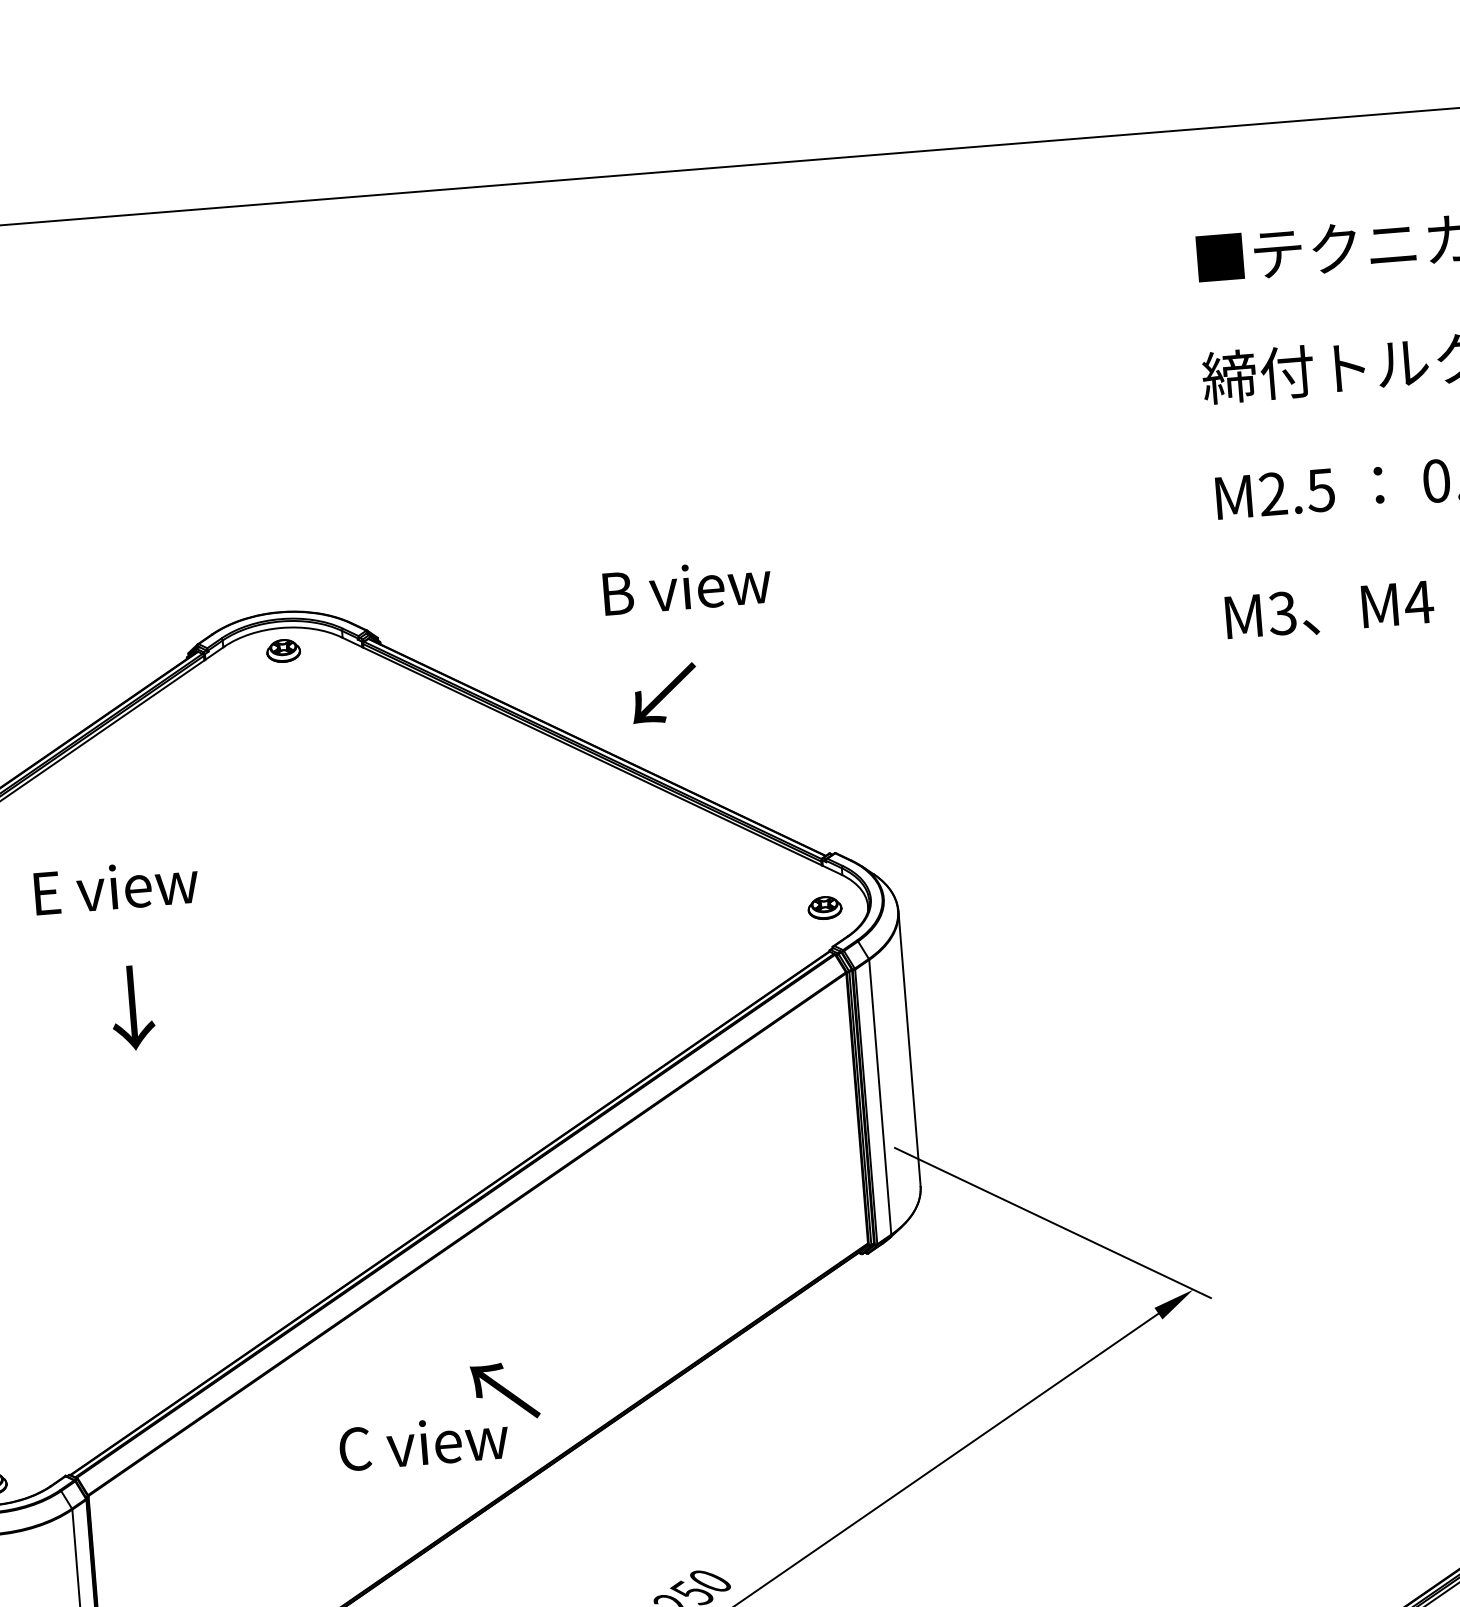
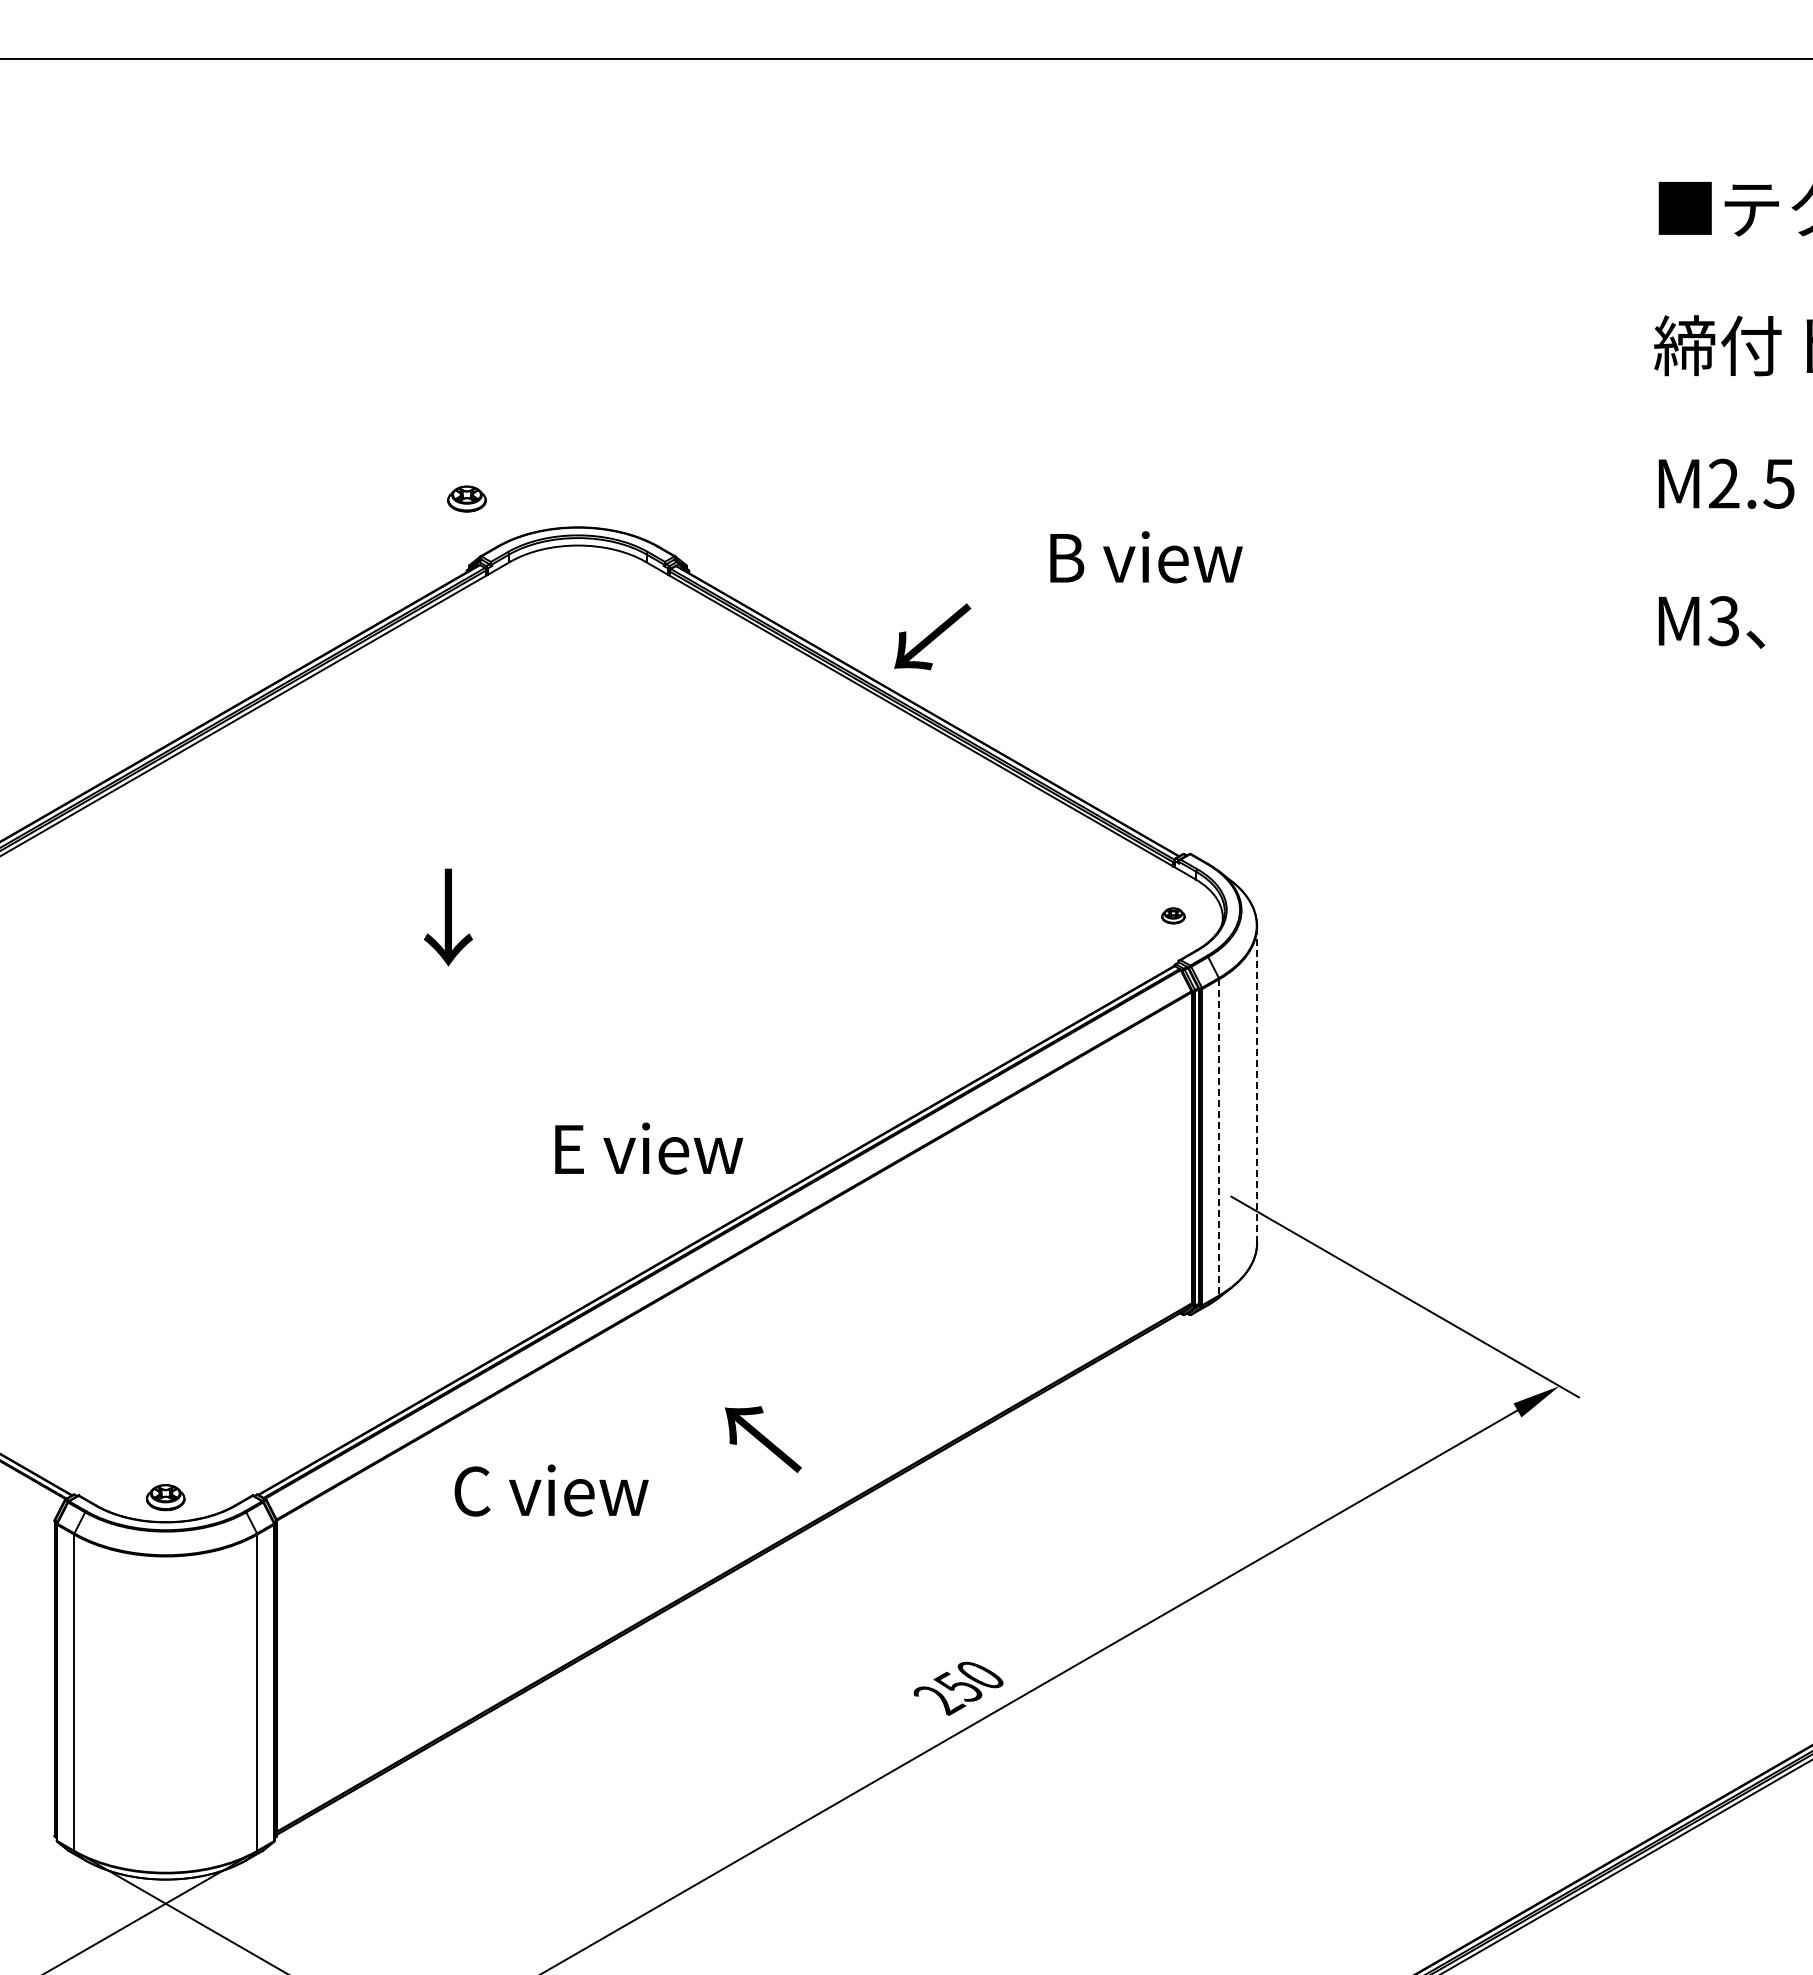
text: (687, 587) -> (1146, 557), moved
part: (283, 650) -> (466, 498), moved
text: (664, 693) -> (932, 636), moved
text: (116, 886) -> (649, 1148), moved
part: (825, 907) -> (1173, 915), size x0.6
text: (132, 1008) -> (448, 917), moved
line: (909, 1047) -> (1257, 1083), solid -> dashed
line: (880, 1097) -> (1219, 1137), solid -> dashed
text: (423, 1442) -> (551, 1490), moved

